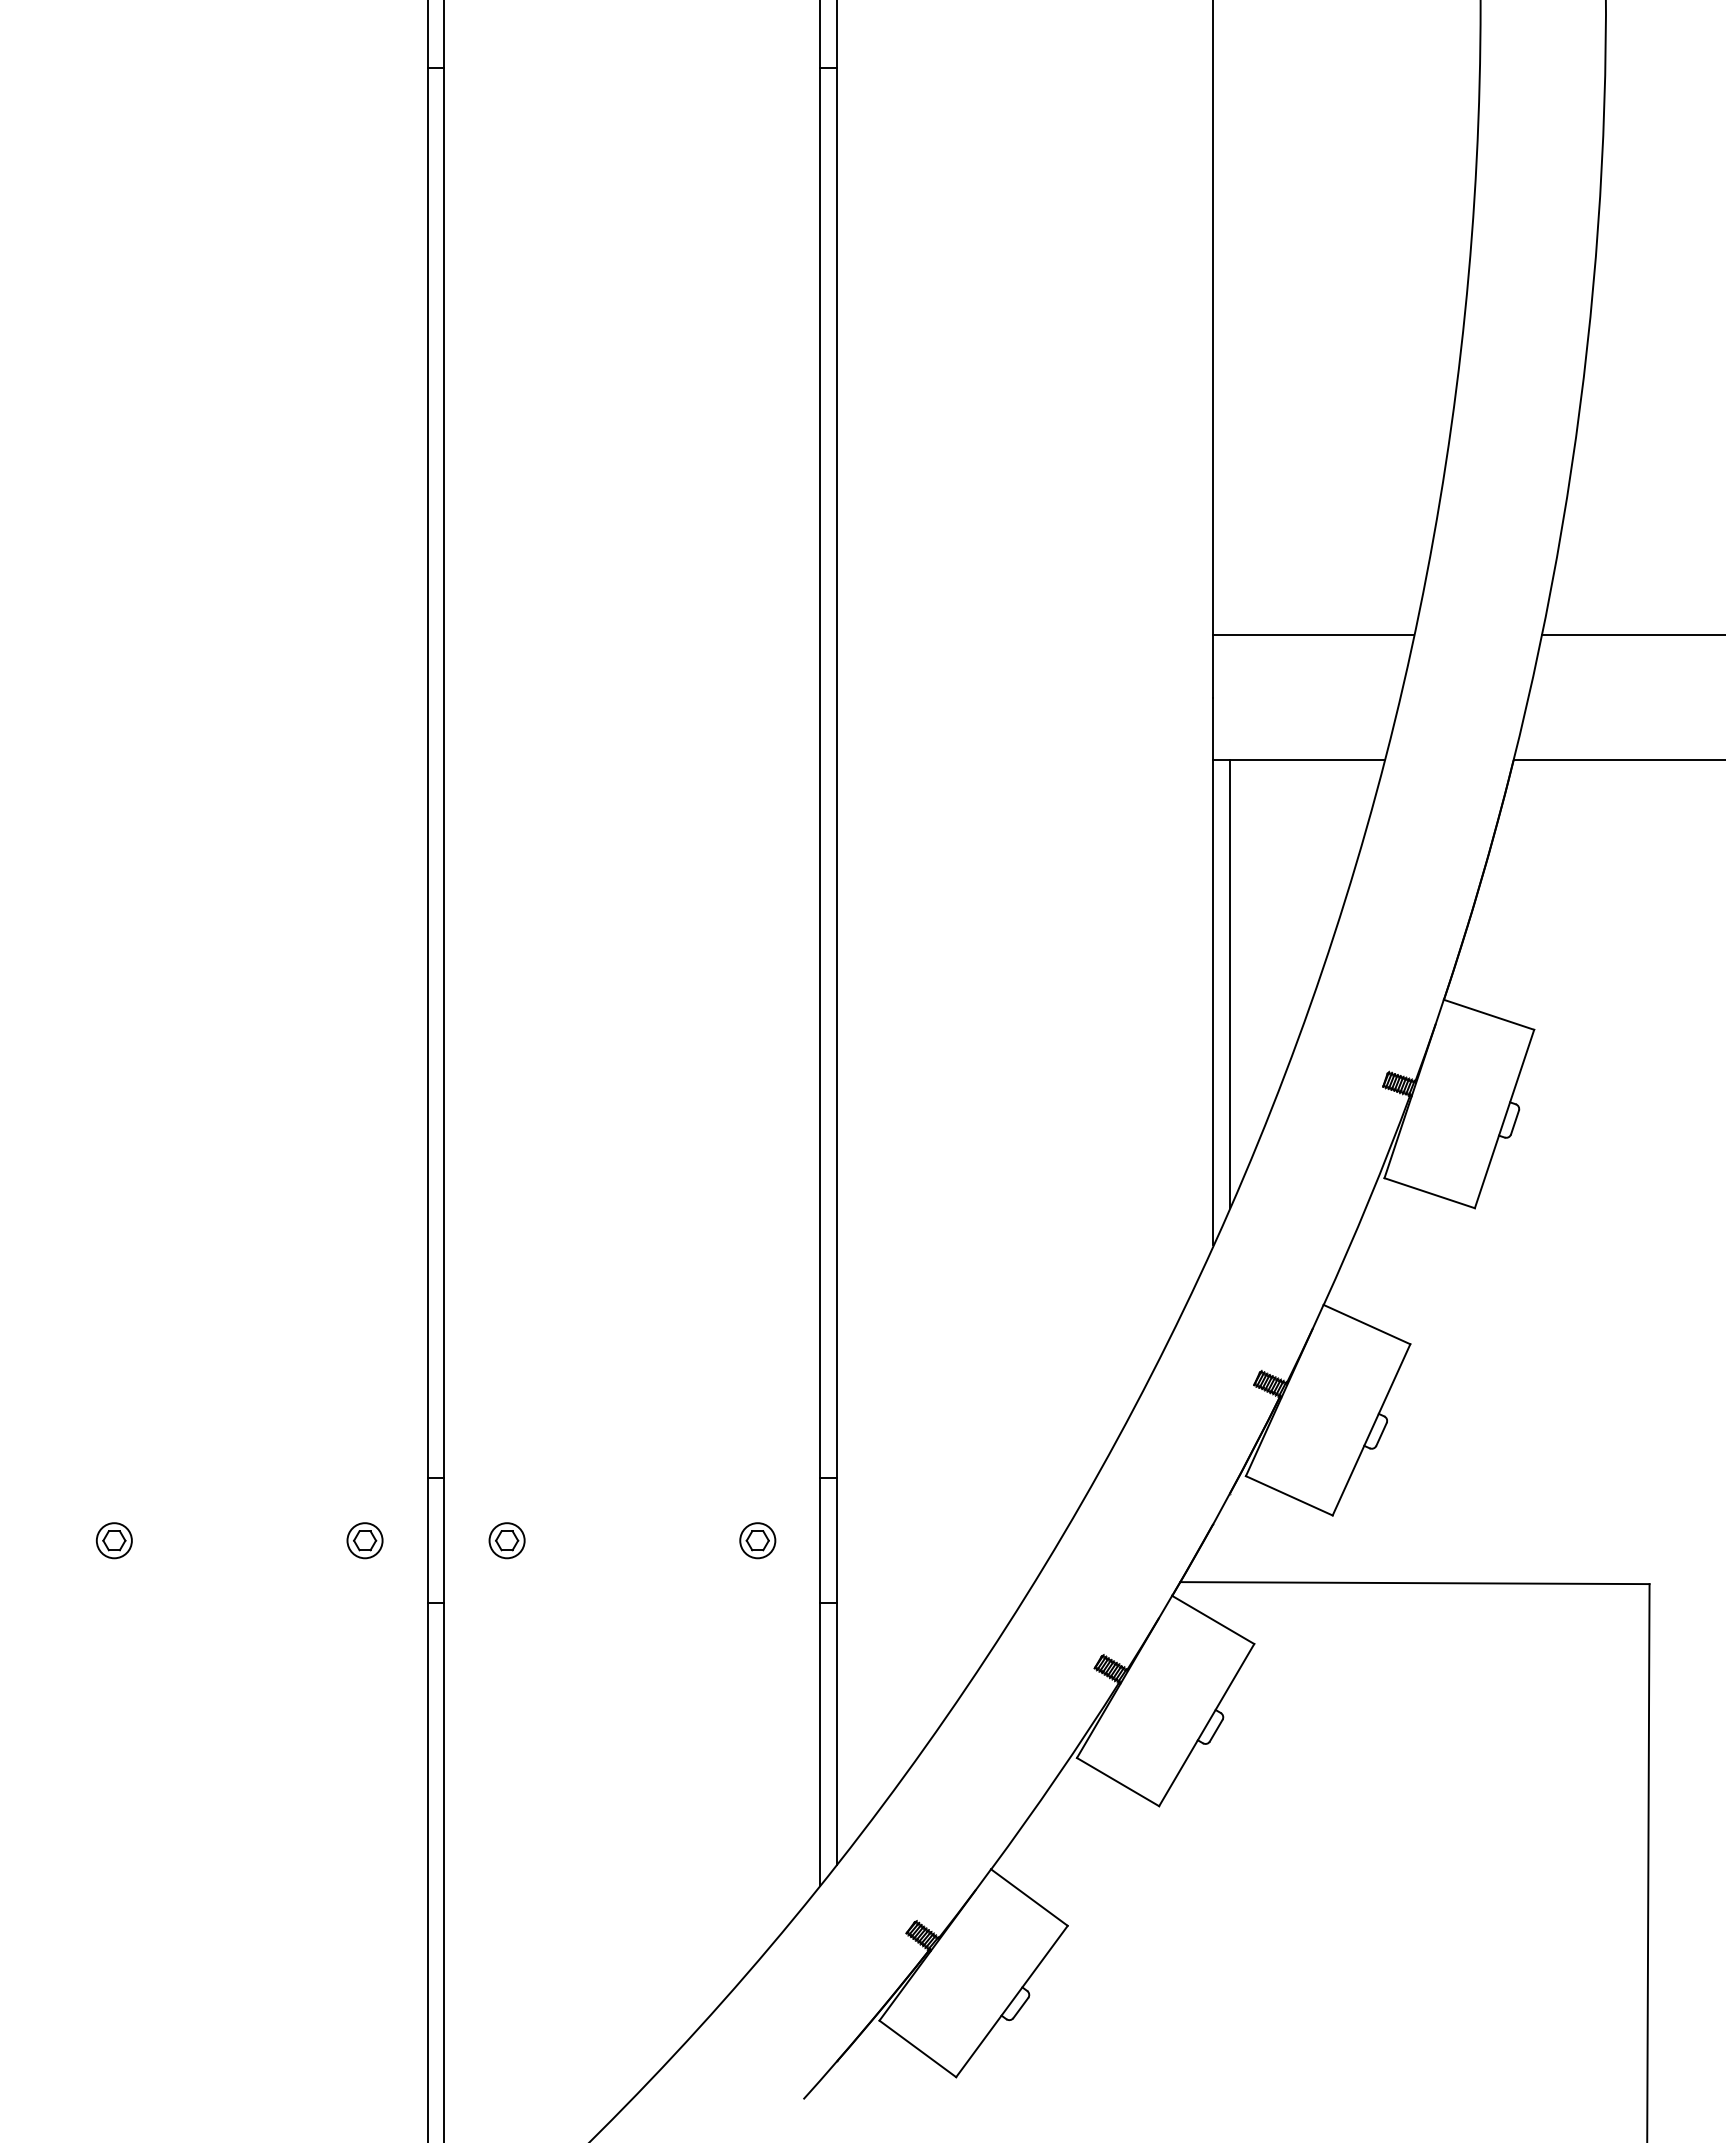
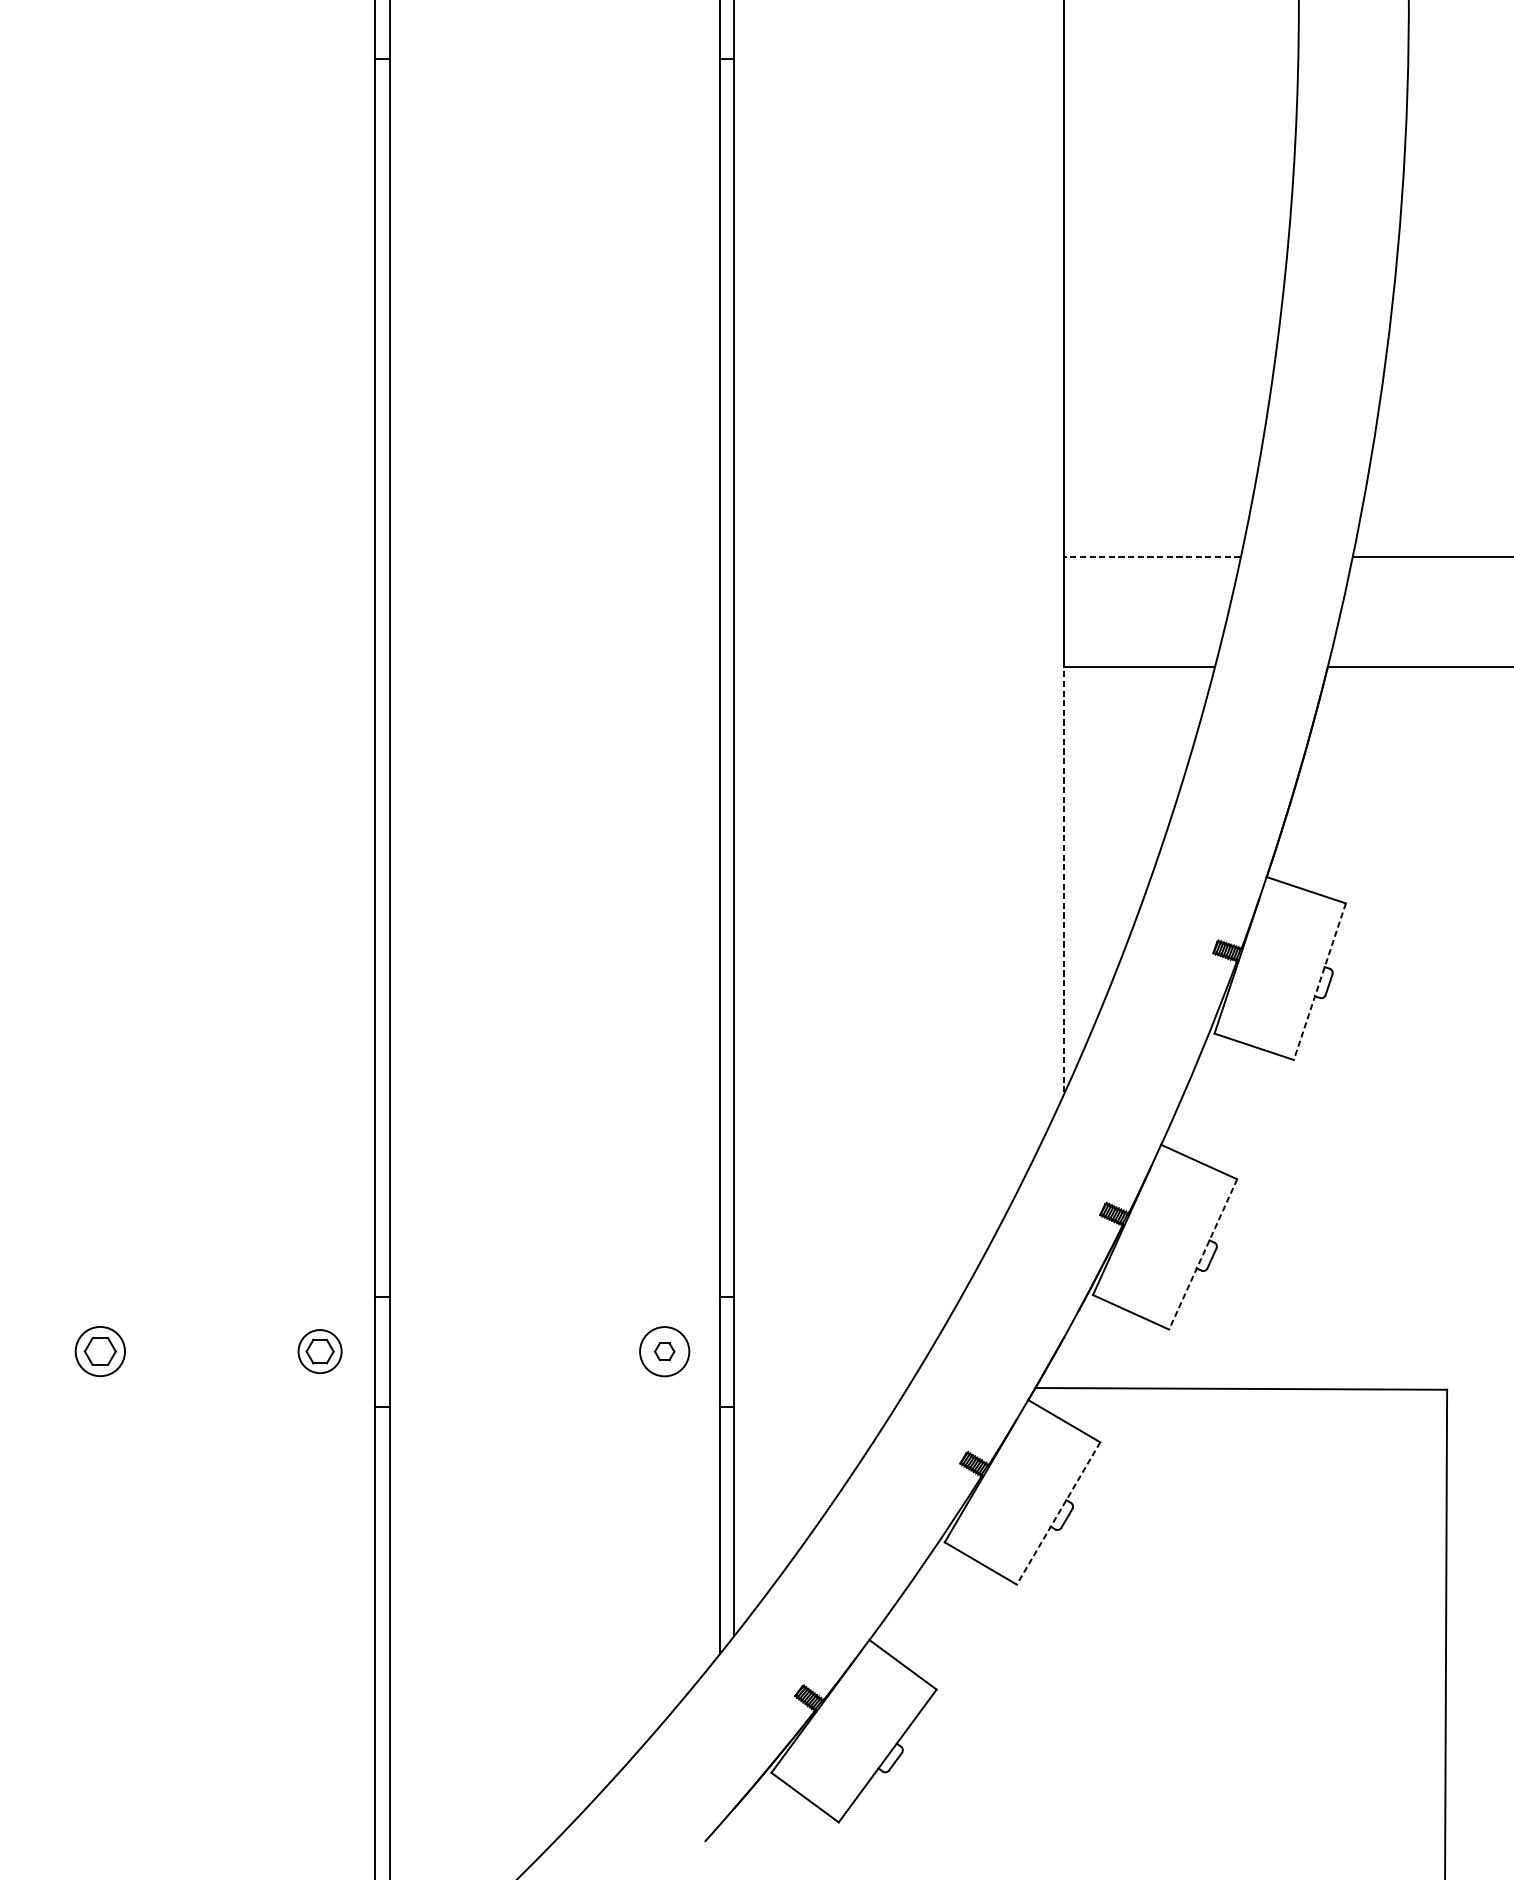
line: (1313, 635) -> (1152, 557), solid -> dashed
line: (1229, 983) -> (1078, 862), removed
line: (1213, 1002) -> (1064, 879), solid -> dashed
line: (1504, 1119) -> (1319, 982), solid -> dashed
line: (1371, 1430) -> (1203, 1254), solid -> dashed
part: (113, 1540) -> (99, 1351), size x1.6
part: (364, 1540) -> (319, 1351), size x1.4
part: (506, 1540) -> (444, 1351), removed
circle: (757, 1540) -> (664, 1351), size x1.6
line: (1206, 1725) -> (1058, 1513), solid -> dashed

